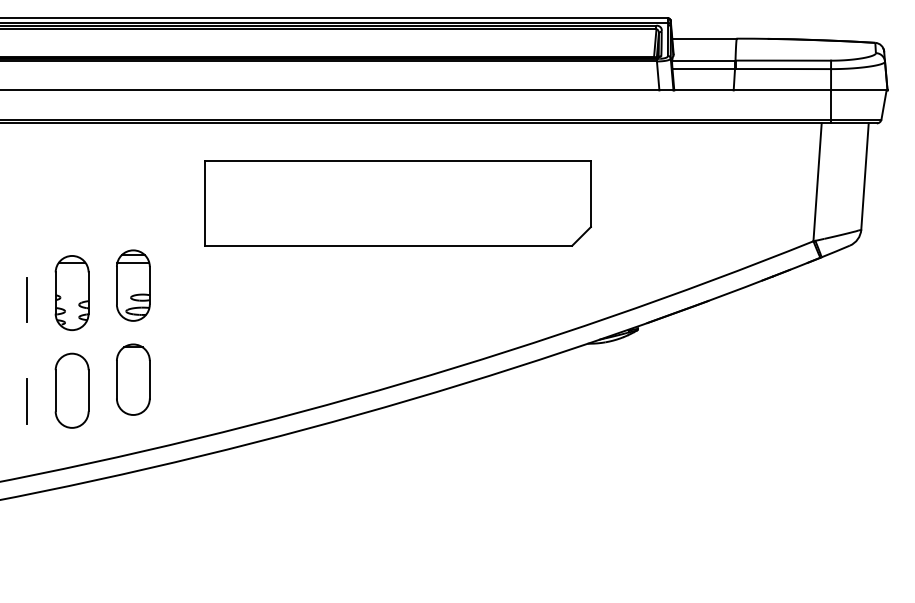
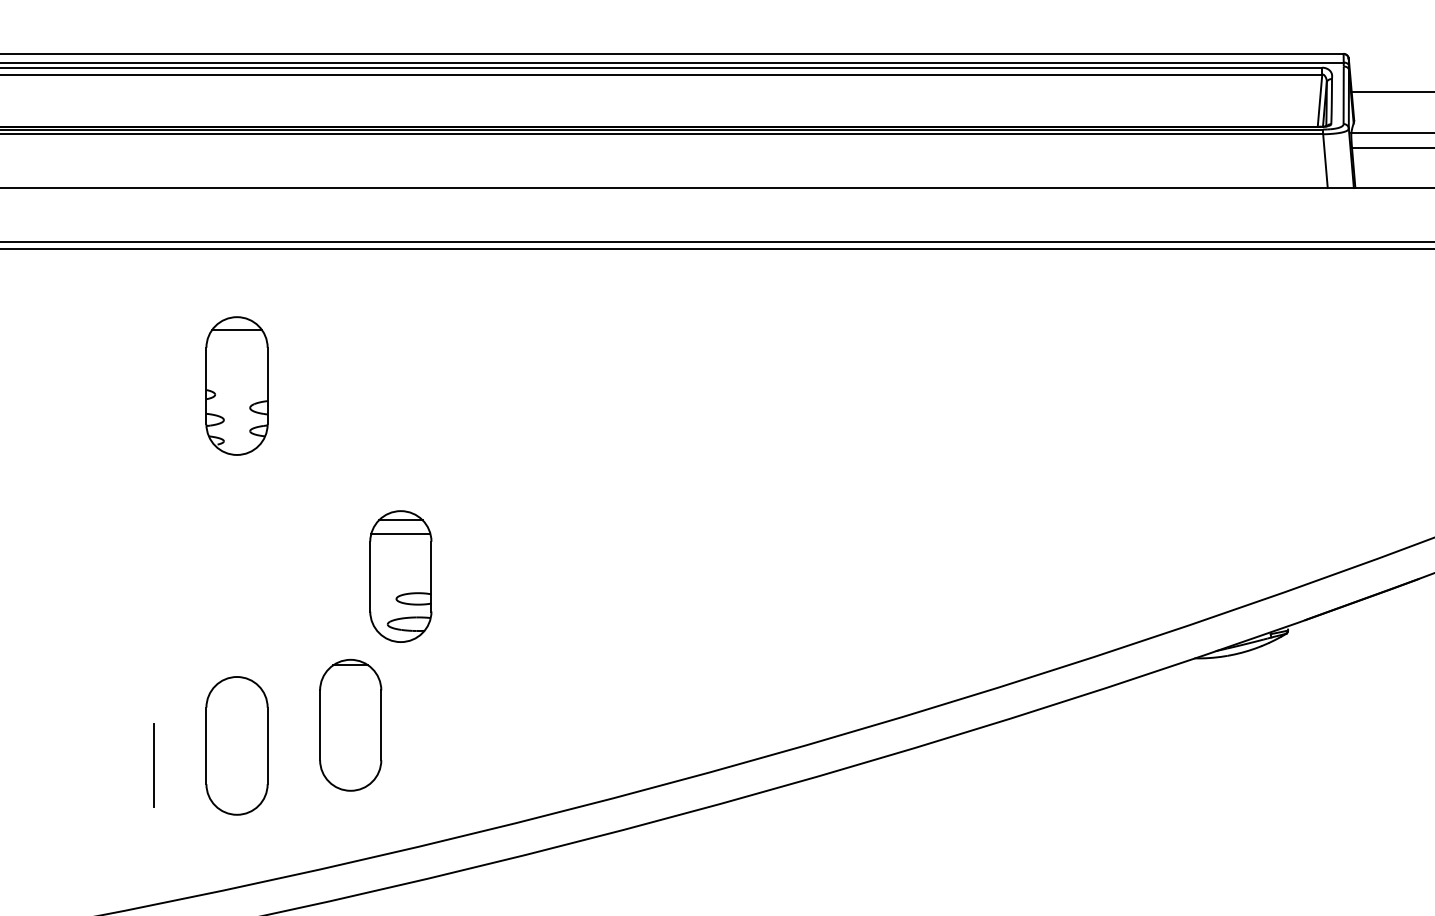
part: (397, 203) -> (841, 398), removed
part: (133, 285) -> (401, 576), moved
part: (71, 292) -> (235, 385), moved
line: (27, 299) -> (154, 576), removed

